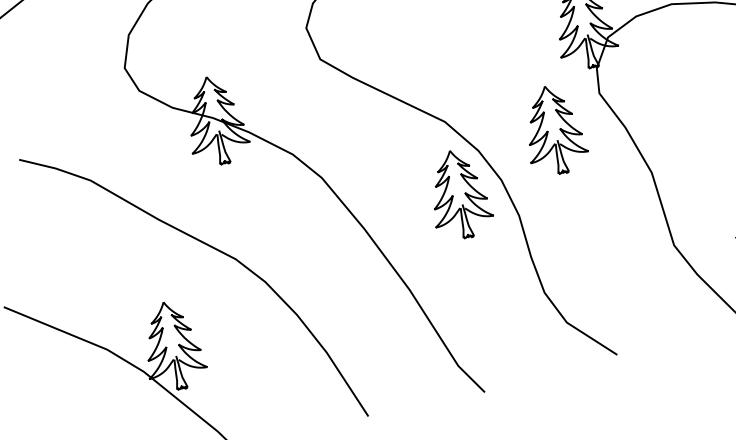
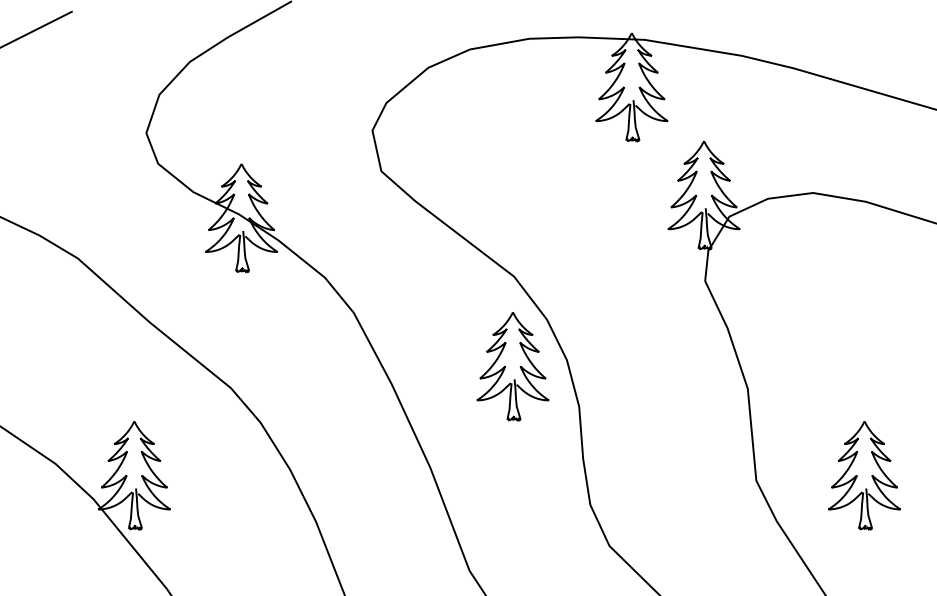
part: (553, 130) -> (641, 313), removed

